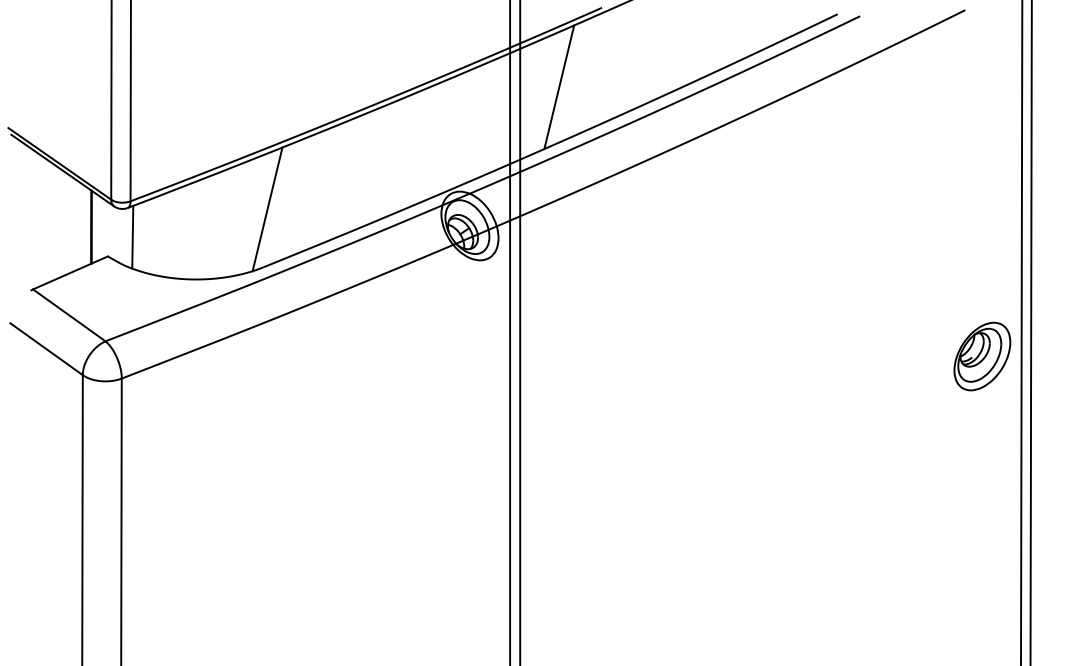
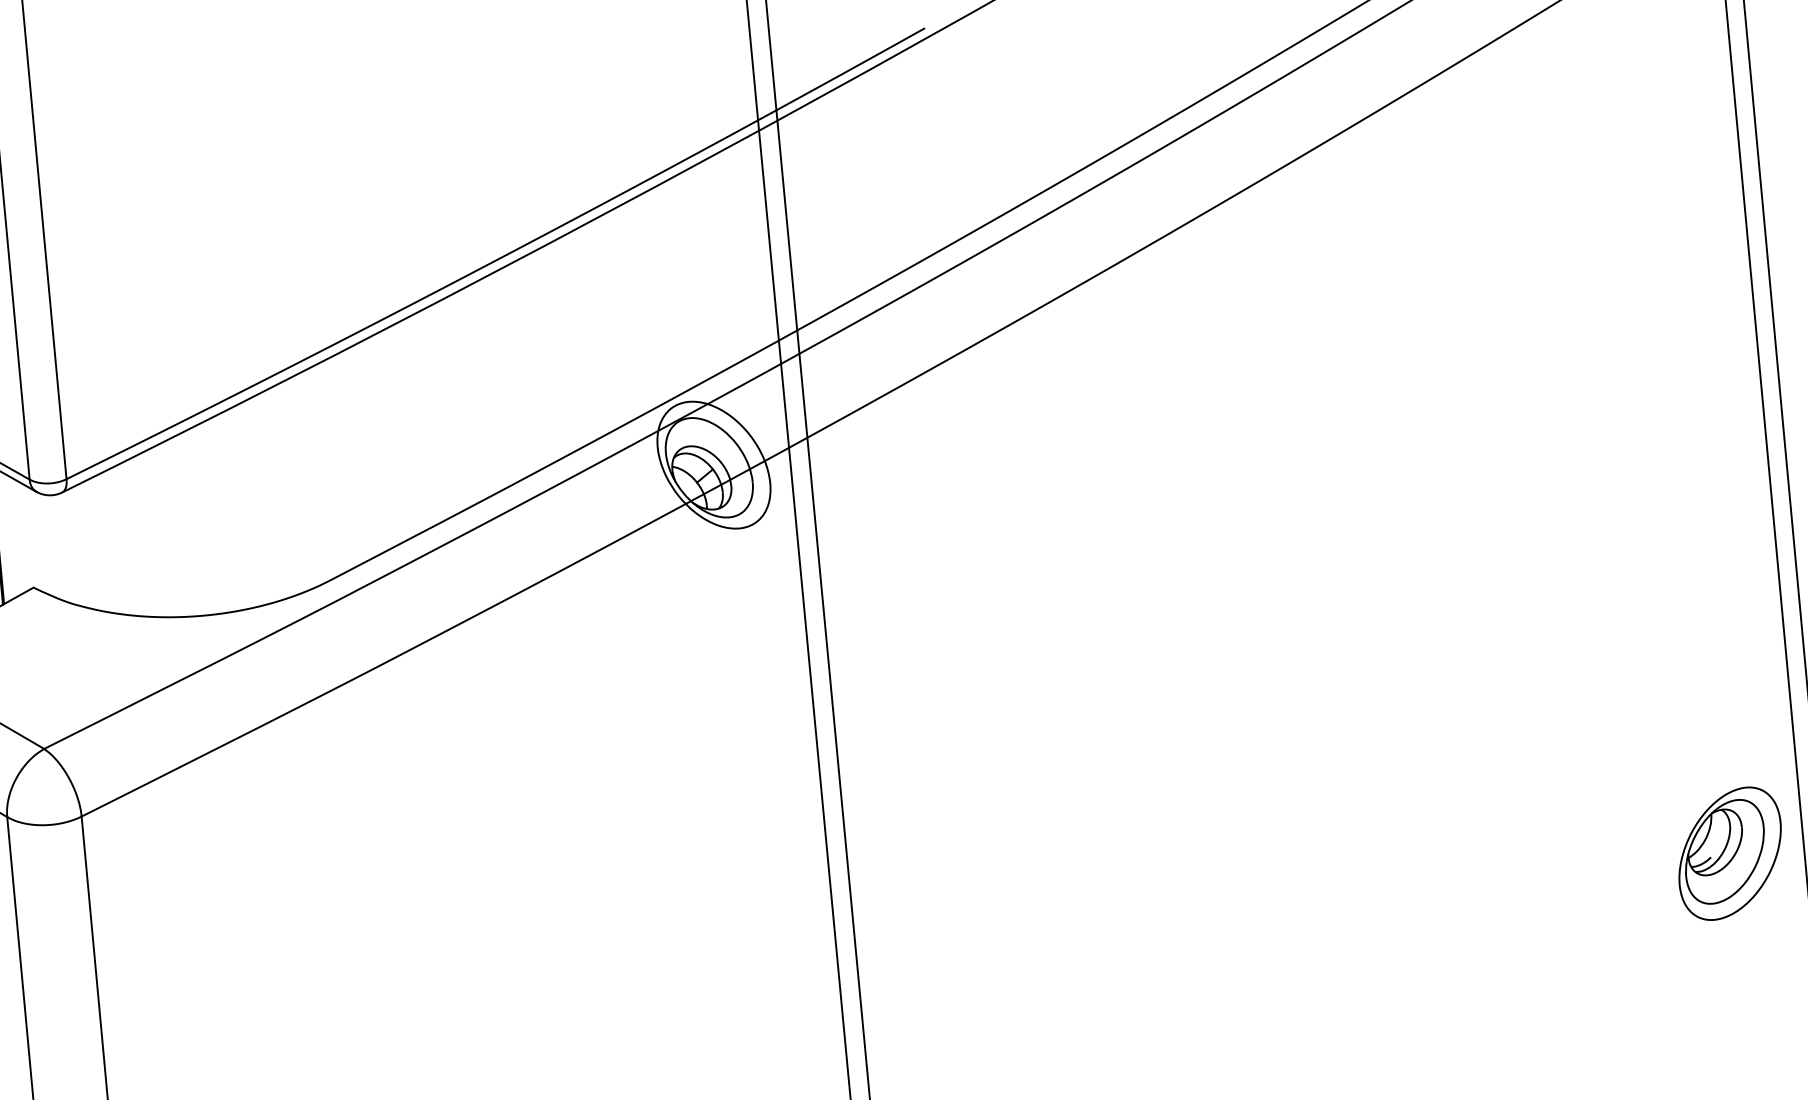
line: (559, 87) -> (858, 186), removed
line: (267, 209) -> (327, 470), removed
line: (132, 236) -> (76, 545), removed
part: (982, 356) -> (1730, 853), moved

